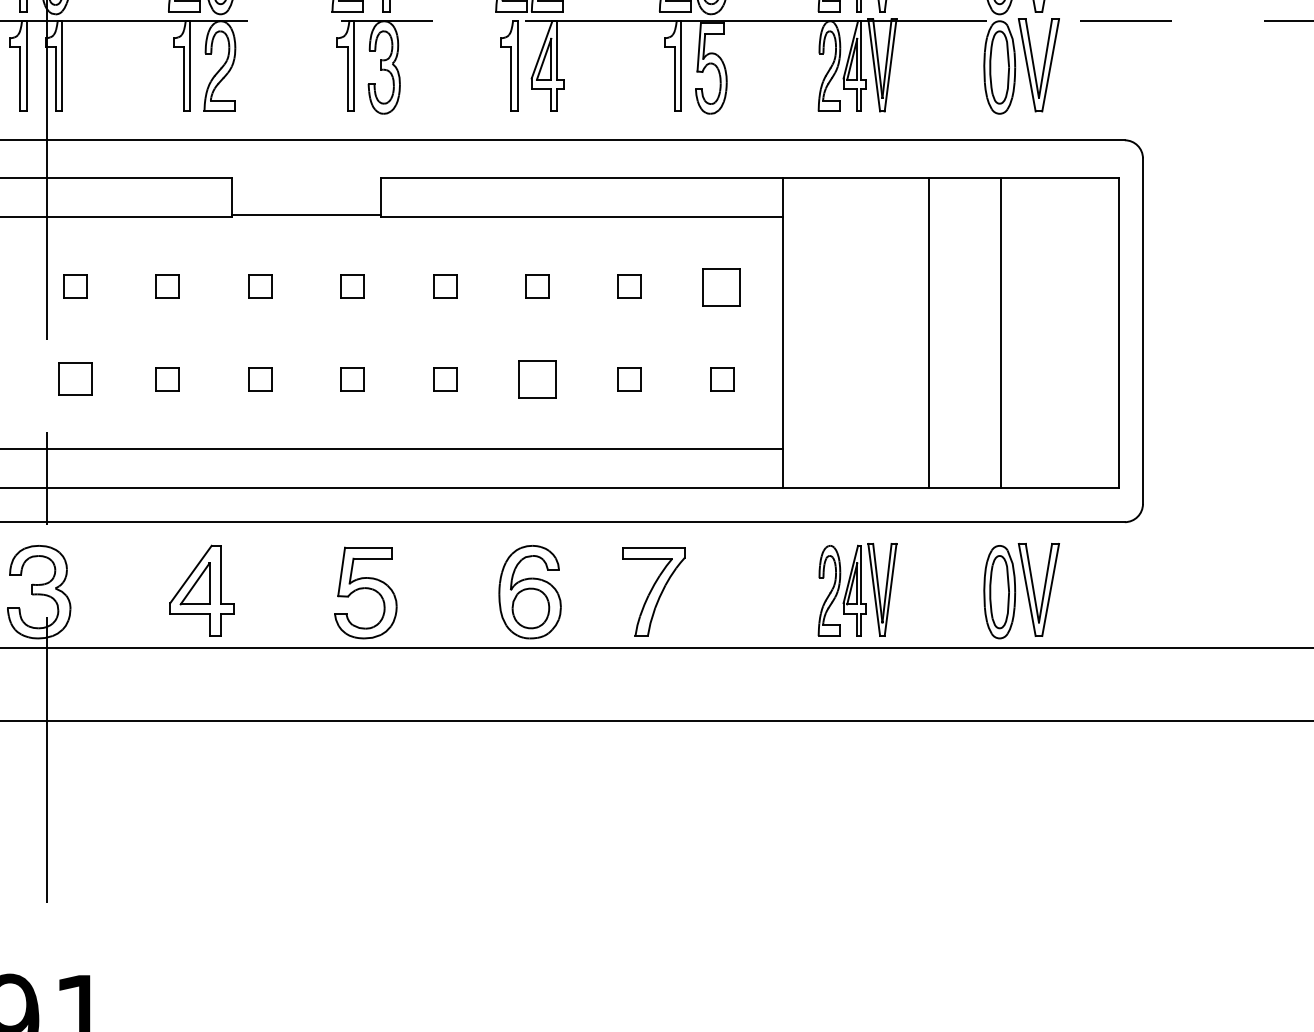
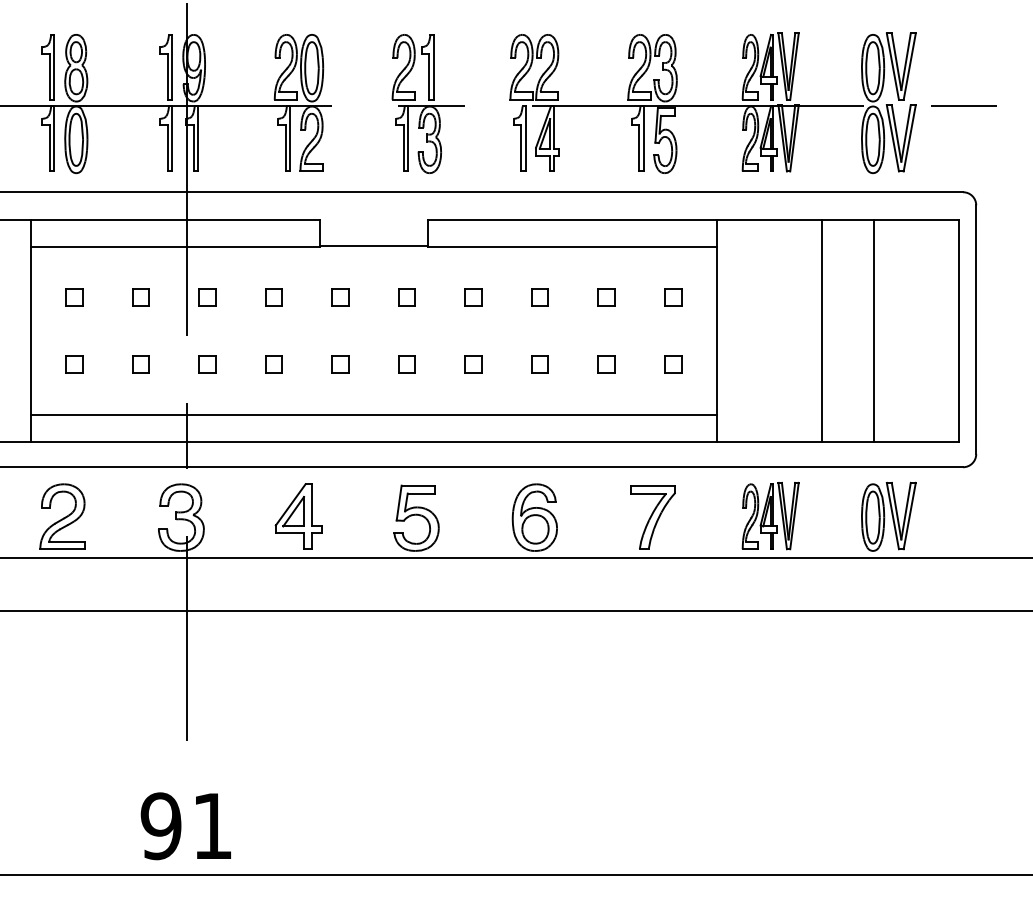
part: (722, 286) -> (673, 297), size x0.62
part: (75, 379) -> (207, 364), size x0.71
part: (536, 379) -> (539, 364), size x0.62
part: (653, 591) -> (652, 517), moved

